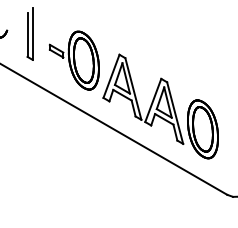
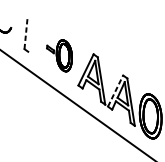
line: (32, 33) -> (29, 31), removed
line: (27, 34) -> (26, 32), solid -> dashed
part: (74, 60) -> (59, 55), size x0.7
line: (153, 100) -> (115, 91), solid -> dashed

